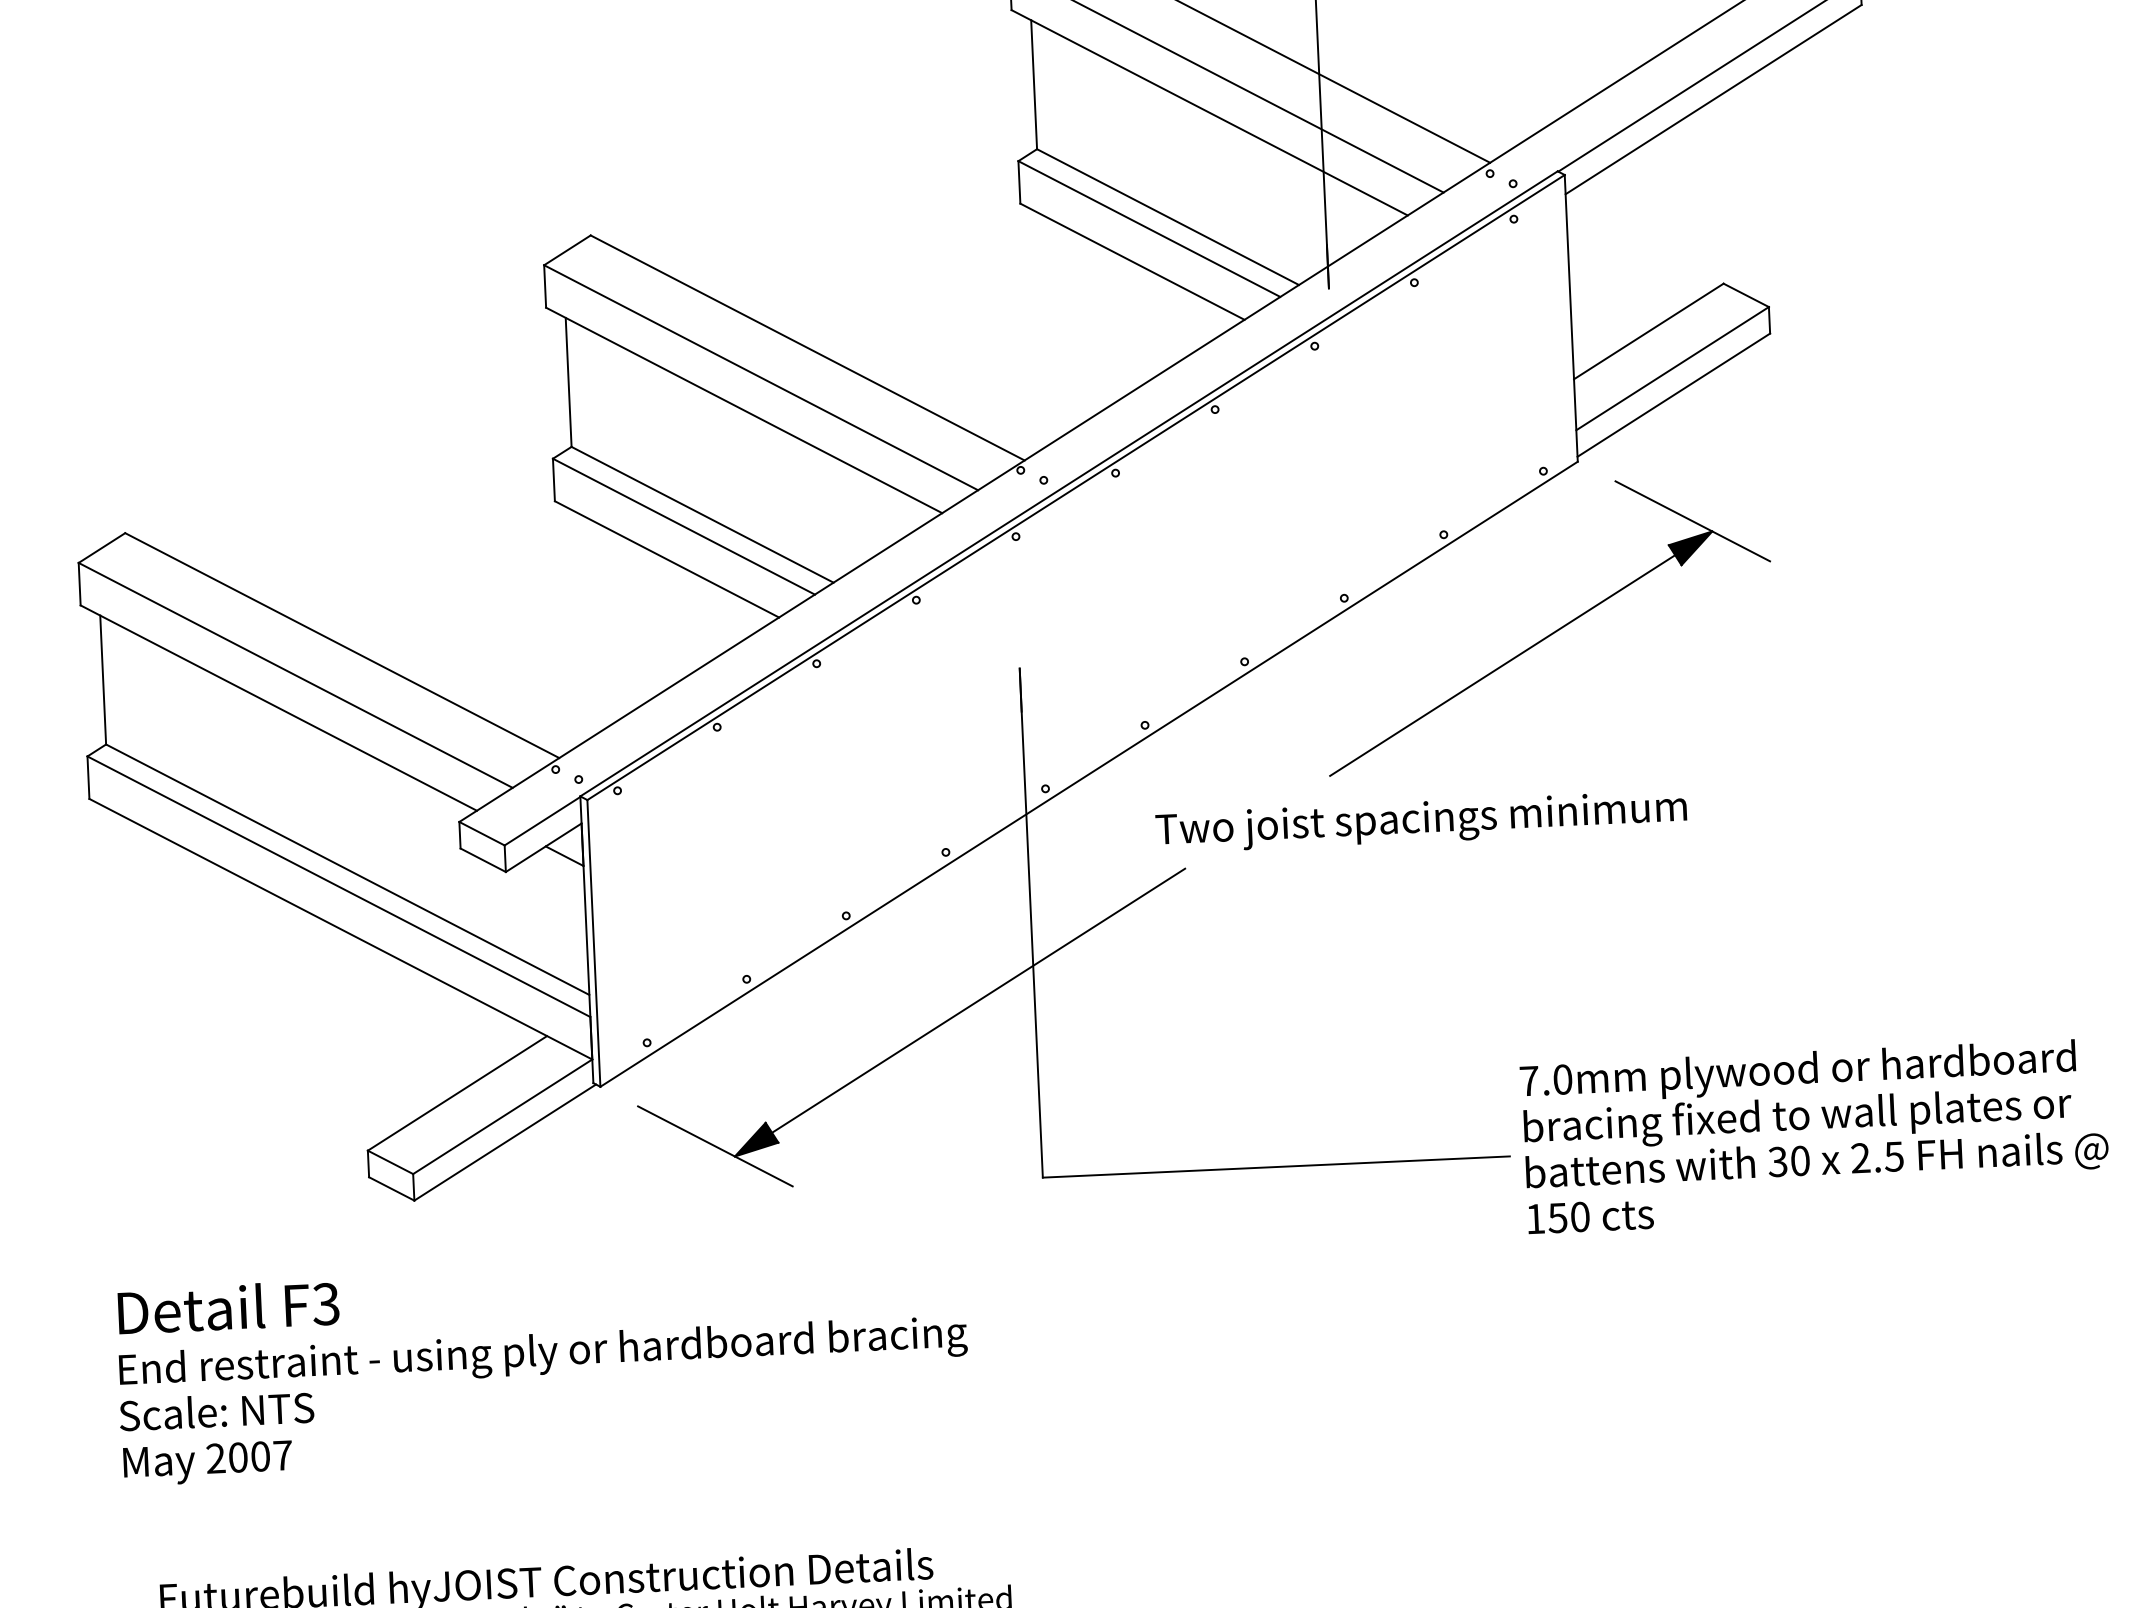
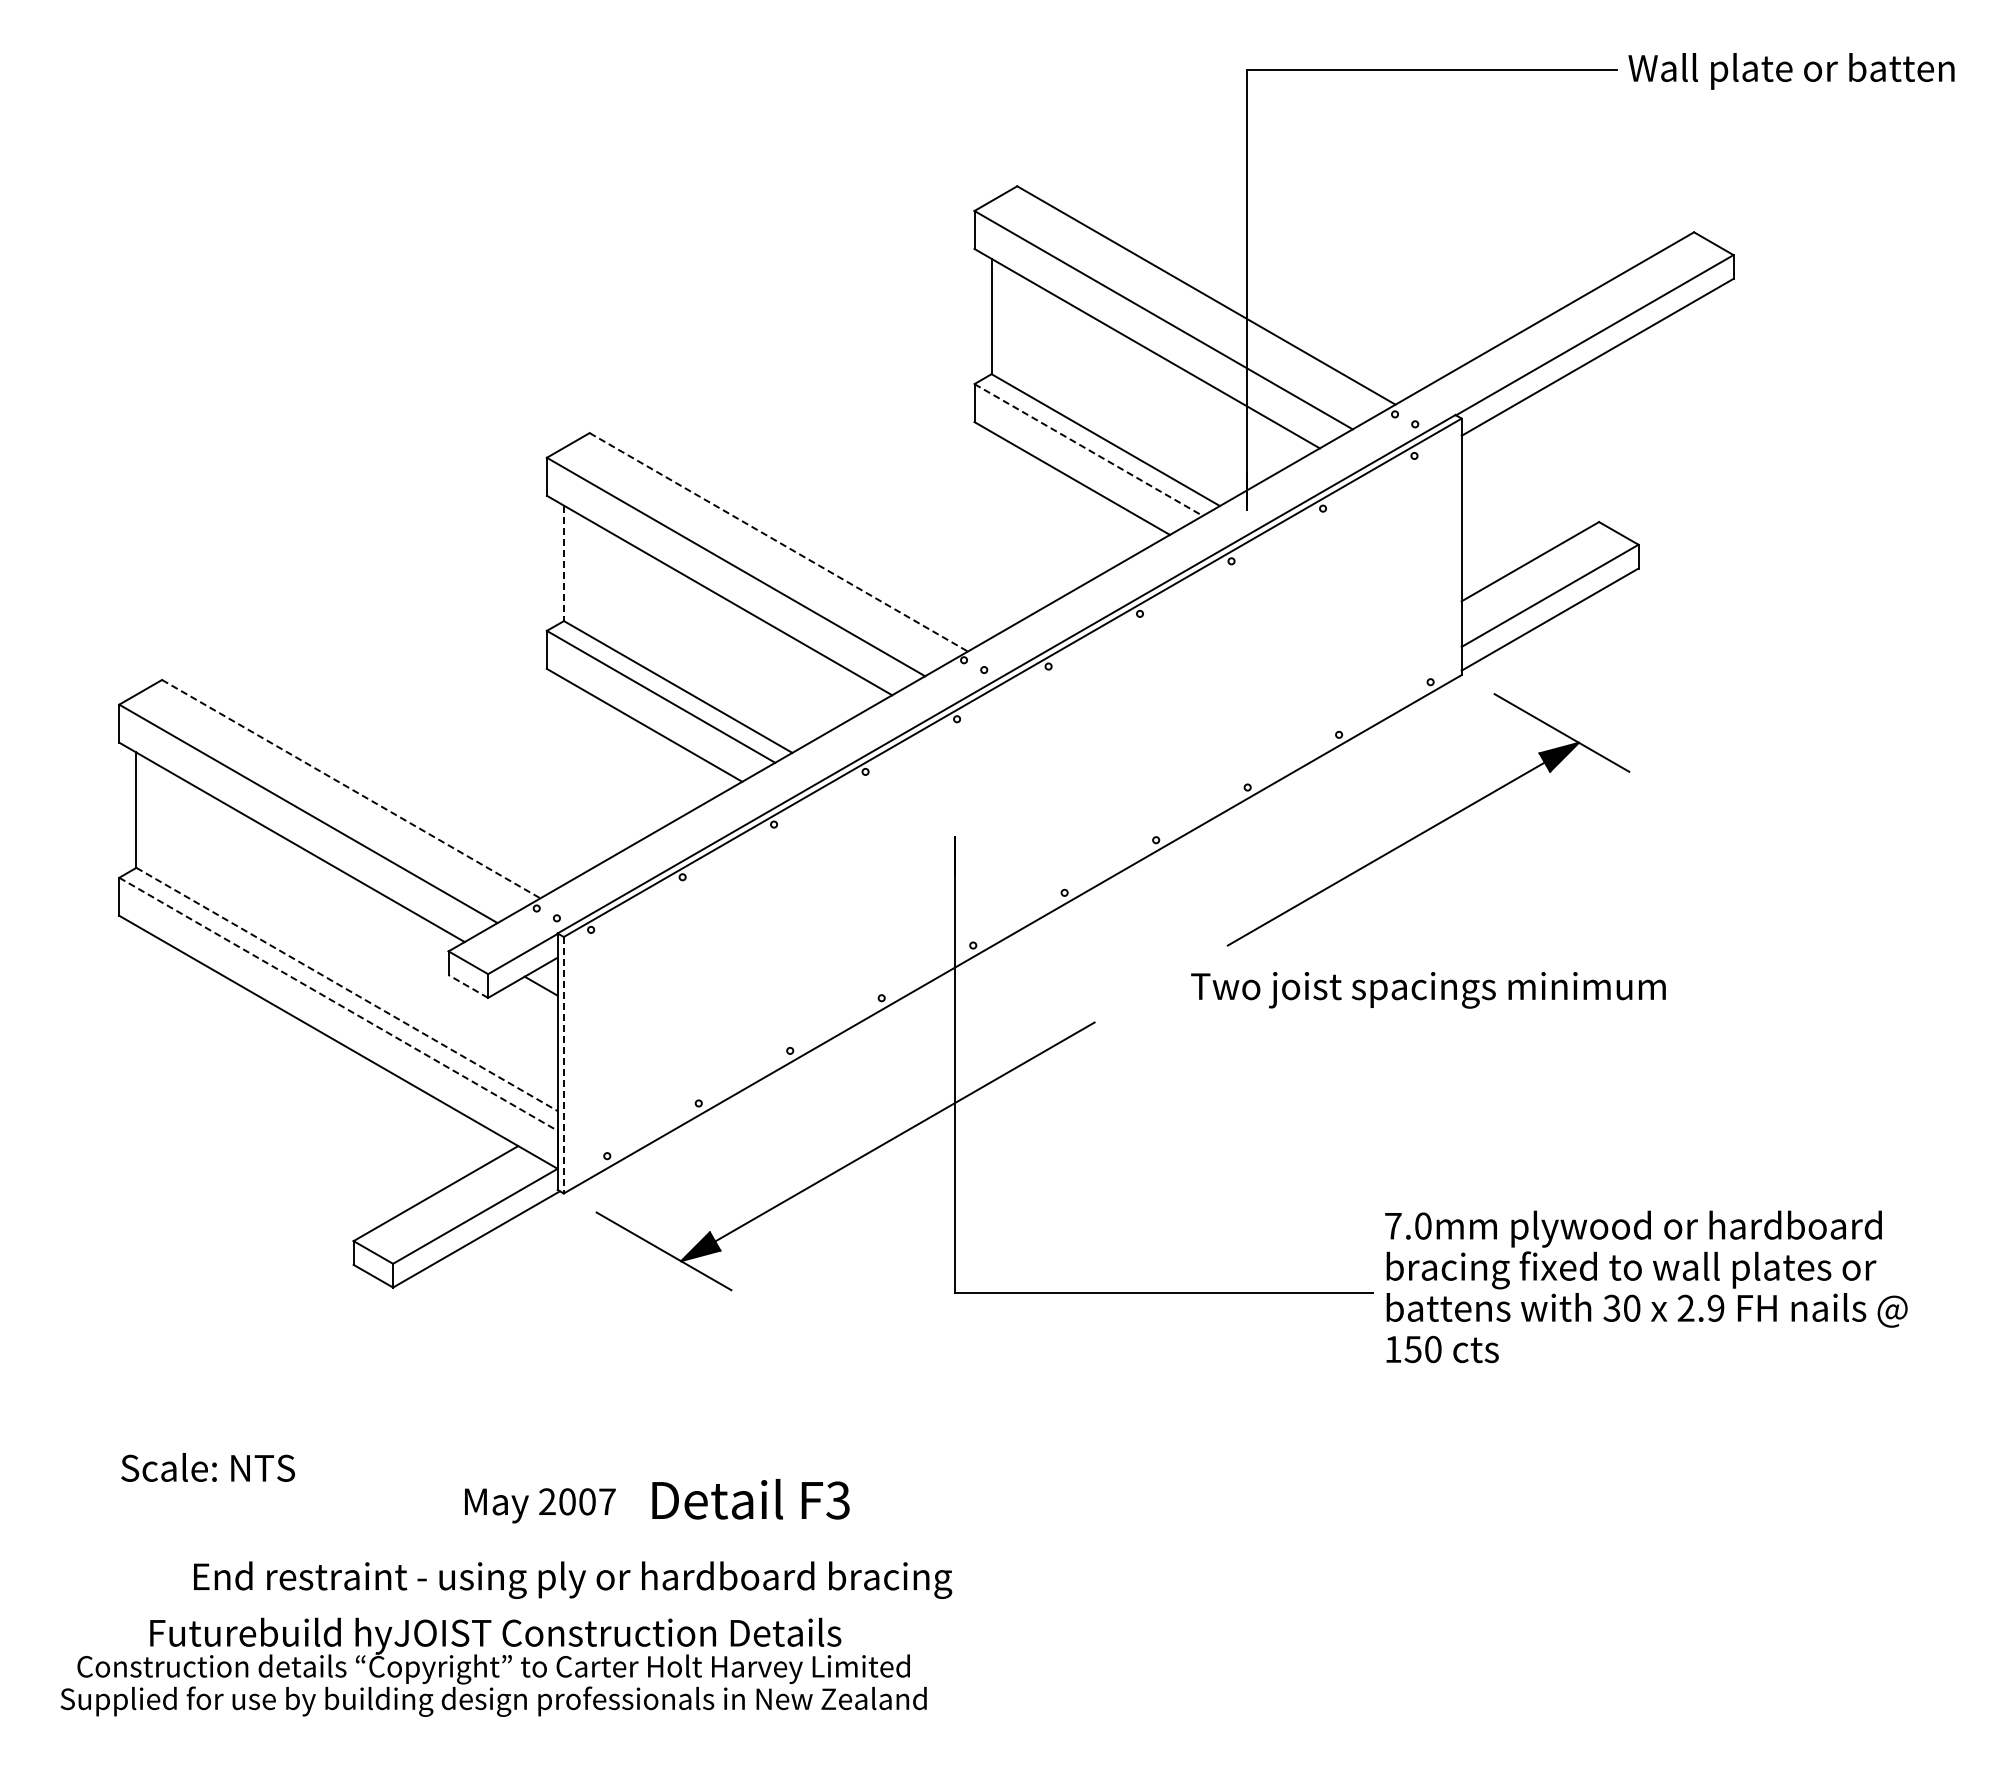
line: (1149, 229) -> (1088, 450), solid -> dashed
line: (808, 348) -> (779, 542), solid -> dashed
line: (569, 382) -> (564, 563), solid -> dashed
line: (342, 645) -> (351, 789), solid -> dashed
text: (1421, 822) -> (1428, 990), moved
line: (483, 860) -> (468, 986), solid -> dashed
line: (348, 869) -> (347, 989), solid -> dashed
line: (338, 886) -> (338, 1004), solid -> dashed
line: (593, 943) -> (563, 1065), solid -> dashed
text: (1893, 1155) -> (1715, 1307), 2.5 -> 2.9
text: (228, 1307) -> (750, 1499), moved
text: (543, 1353) -> (573, 1579), moved
text: (208, 1463) -> (540, 1505), moved

